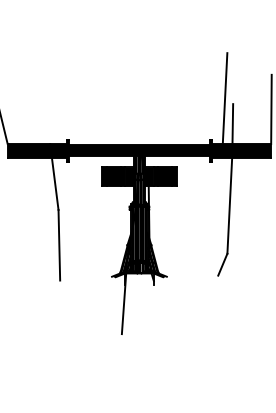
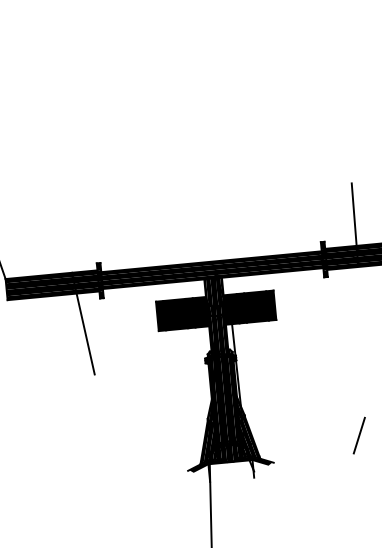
line: (224, 98) -> (337, 175), removed
line: (229, 204) -> (360, 340), removed
line: (59, 244) -> (101, 428), removed

